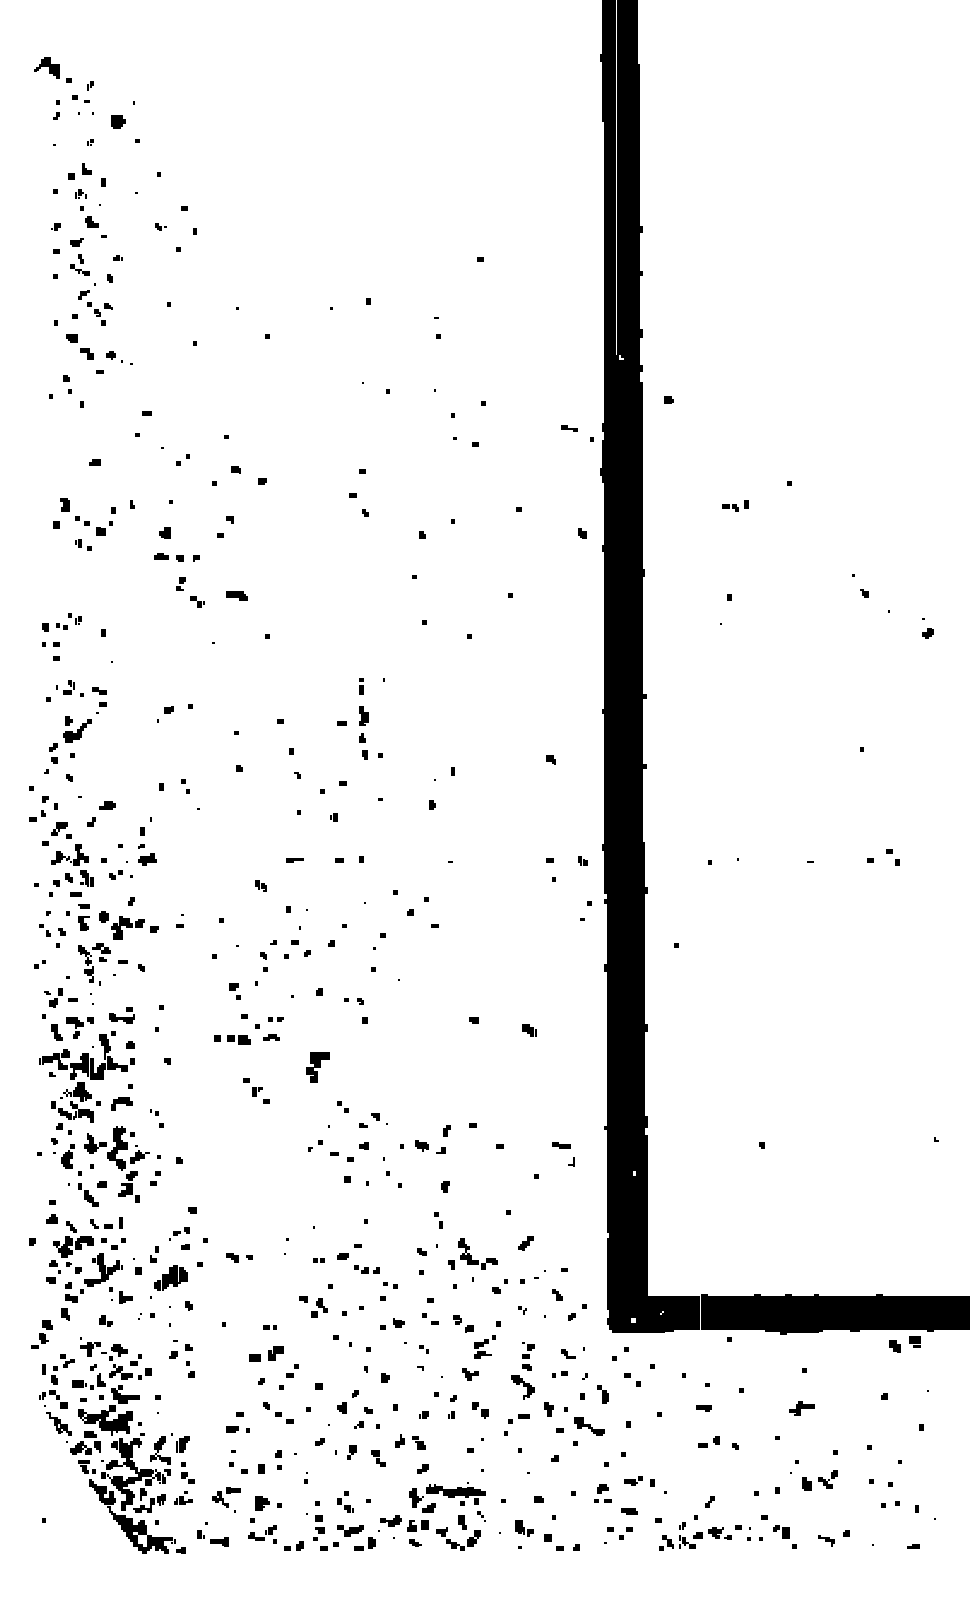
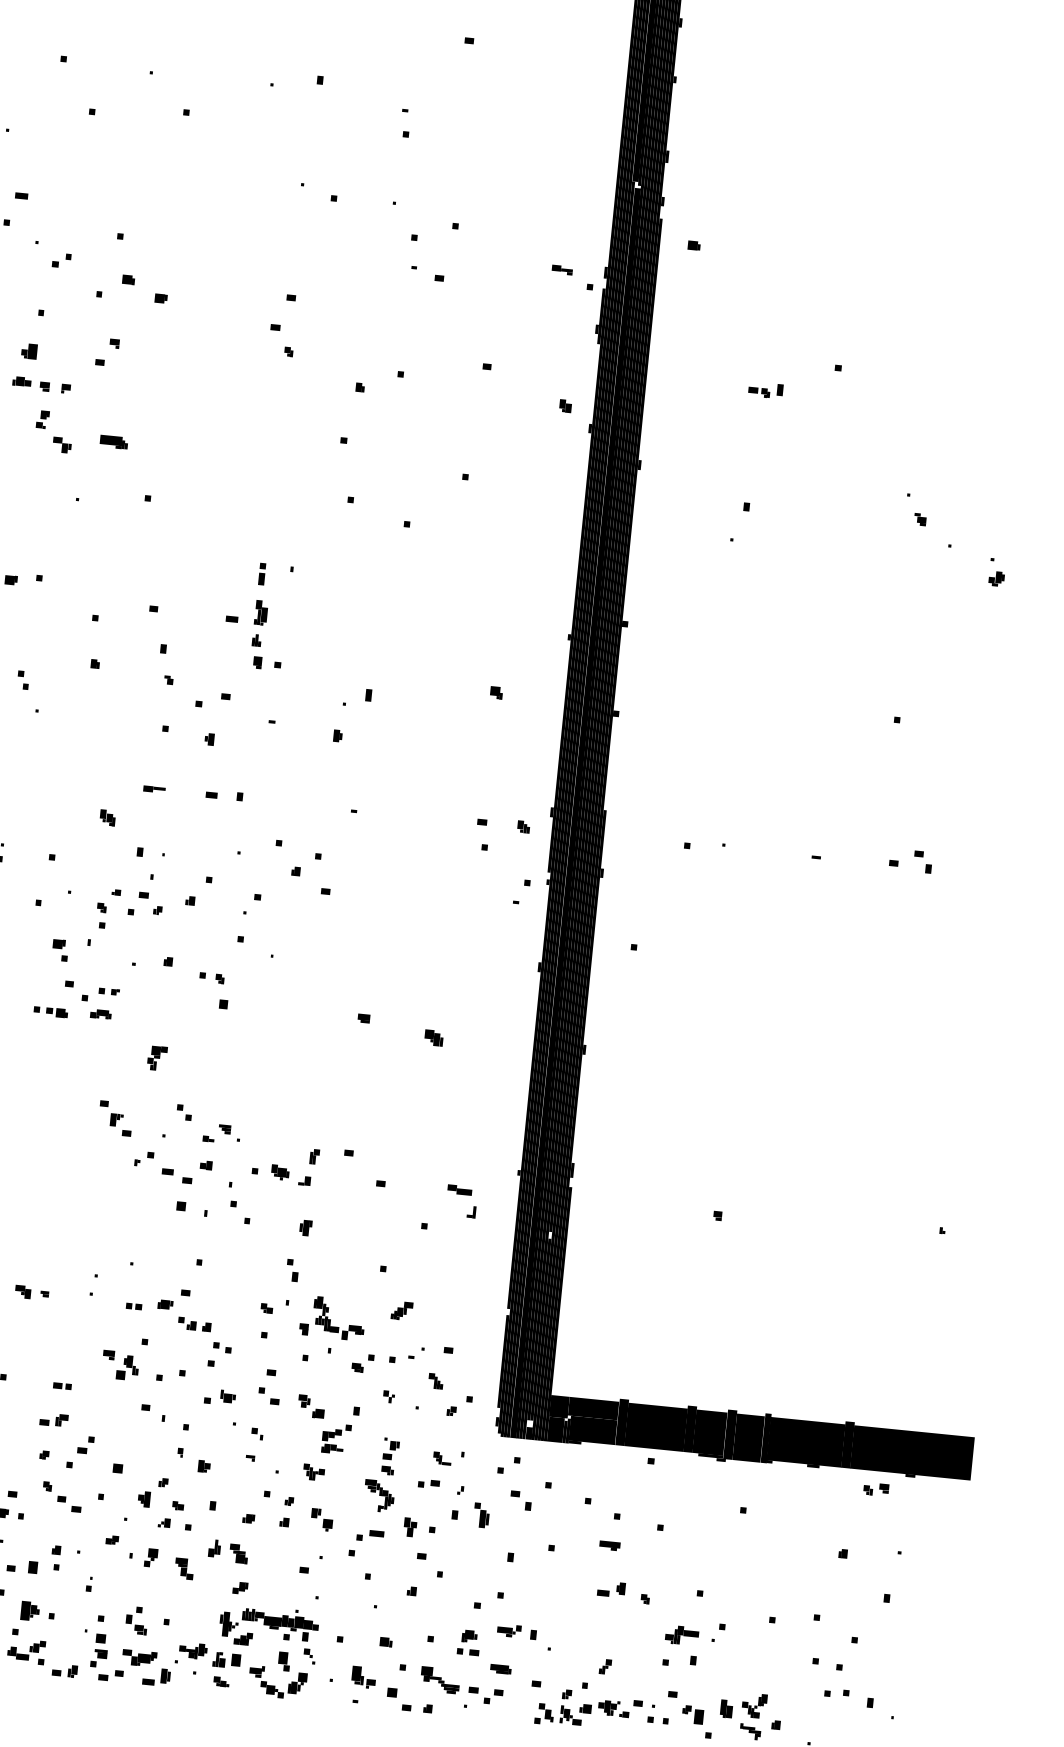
part: (232, 1039) -> (50, 1011), size x0.71
part: (317, 1067) -> (156, 1058), size x0.62
part: (256, 1090) -> (115, 1117), moved
part: (904, 1343) -> (875, 1488), size x0.62
part: (265, 1353) -> (53, 1419), size x0.62
part: (801, 1408) -> (681, 1635), moved
part: (589, 1426) -> (439, 1679), moved
part: (819, 1480) -> (743, 1706), moved

